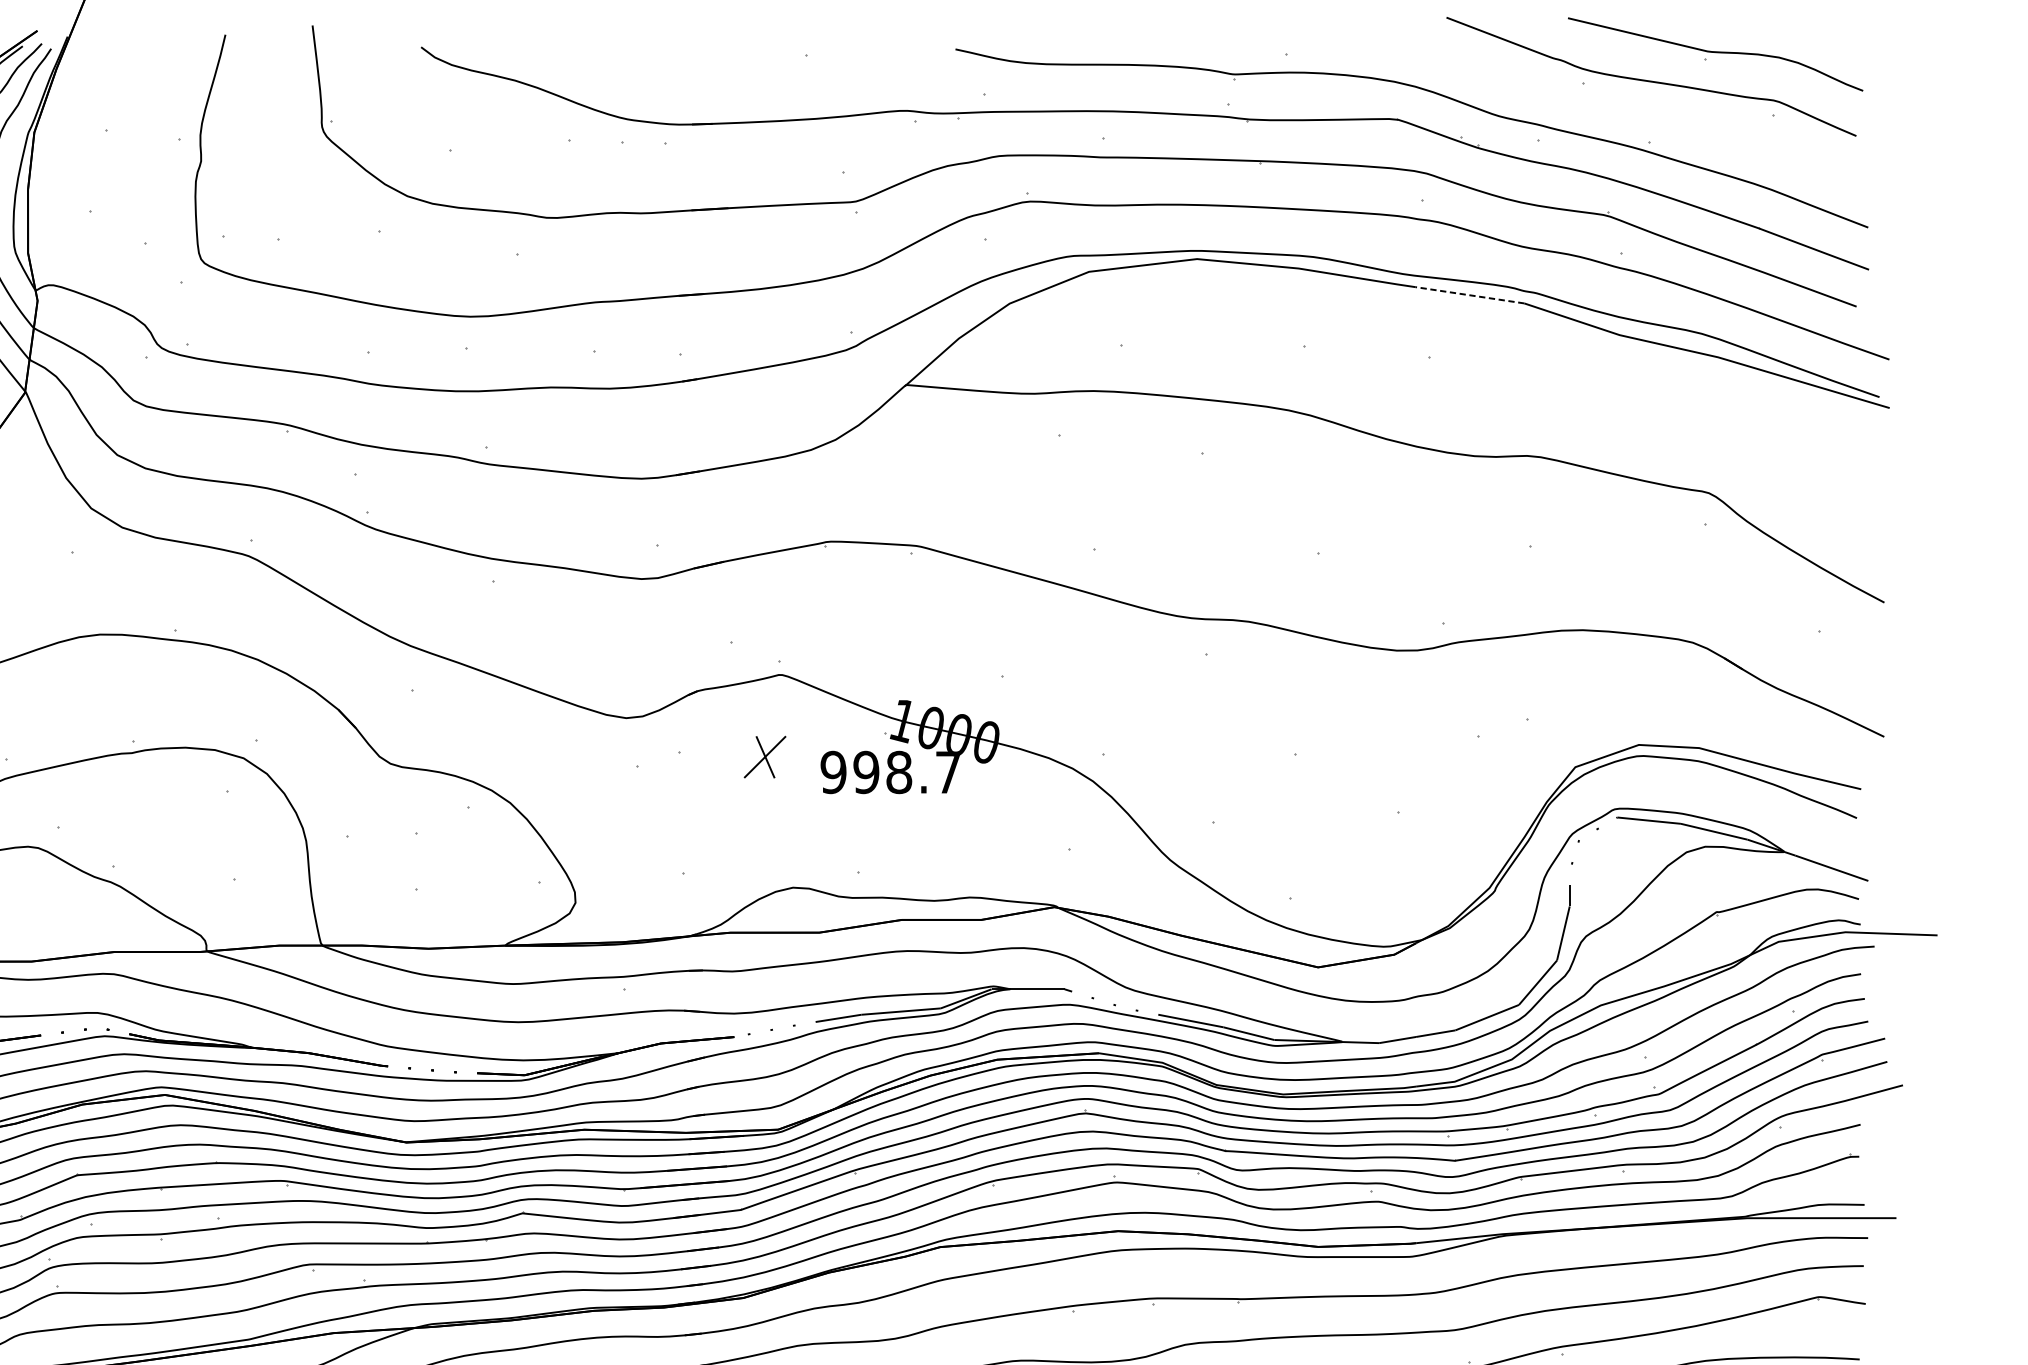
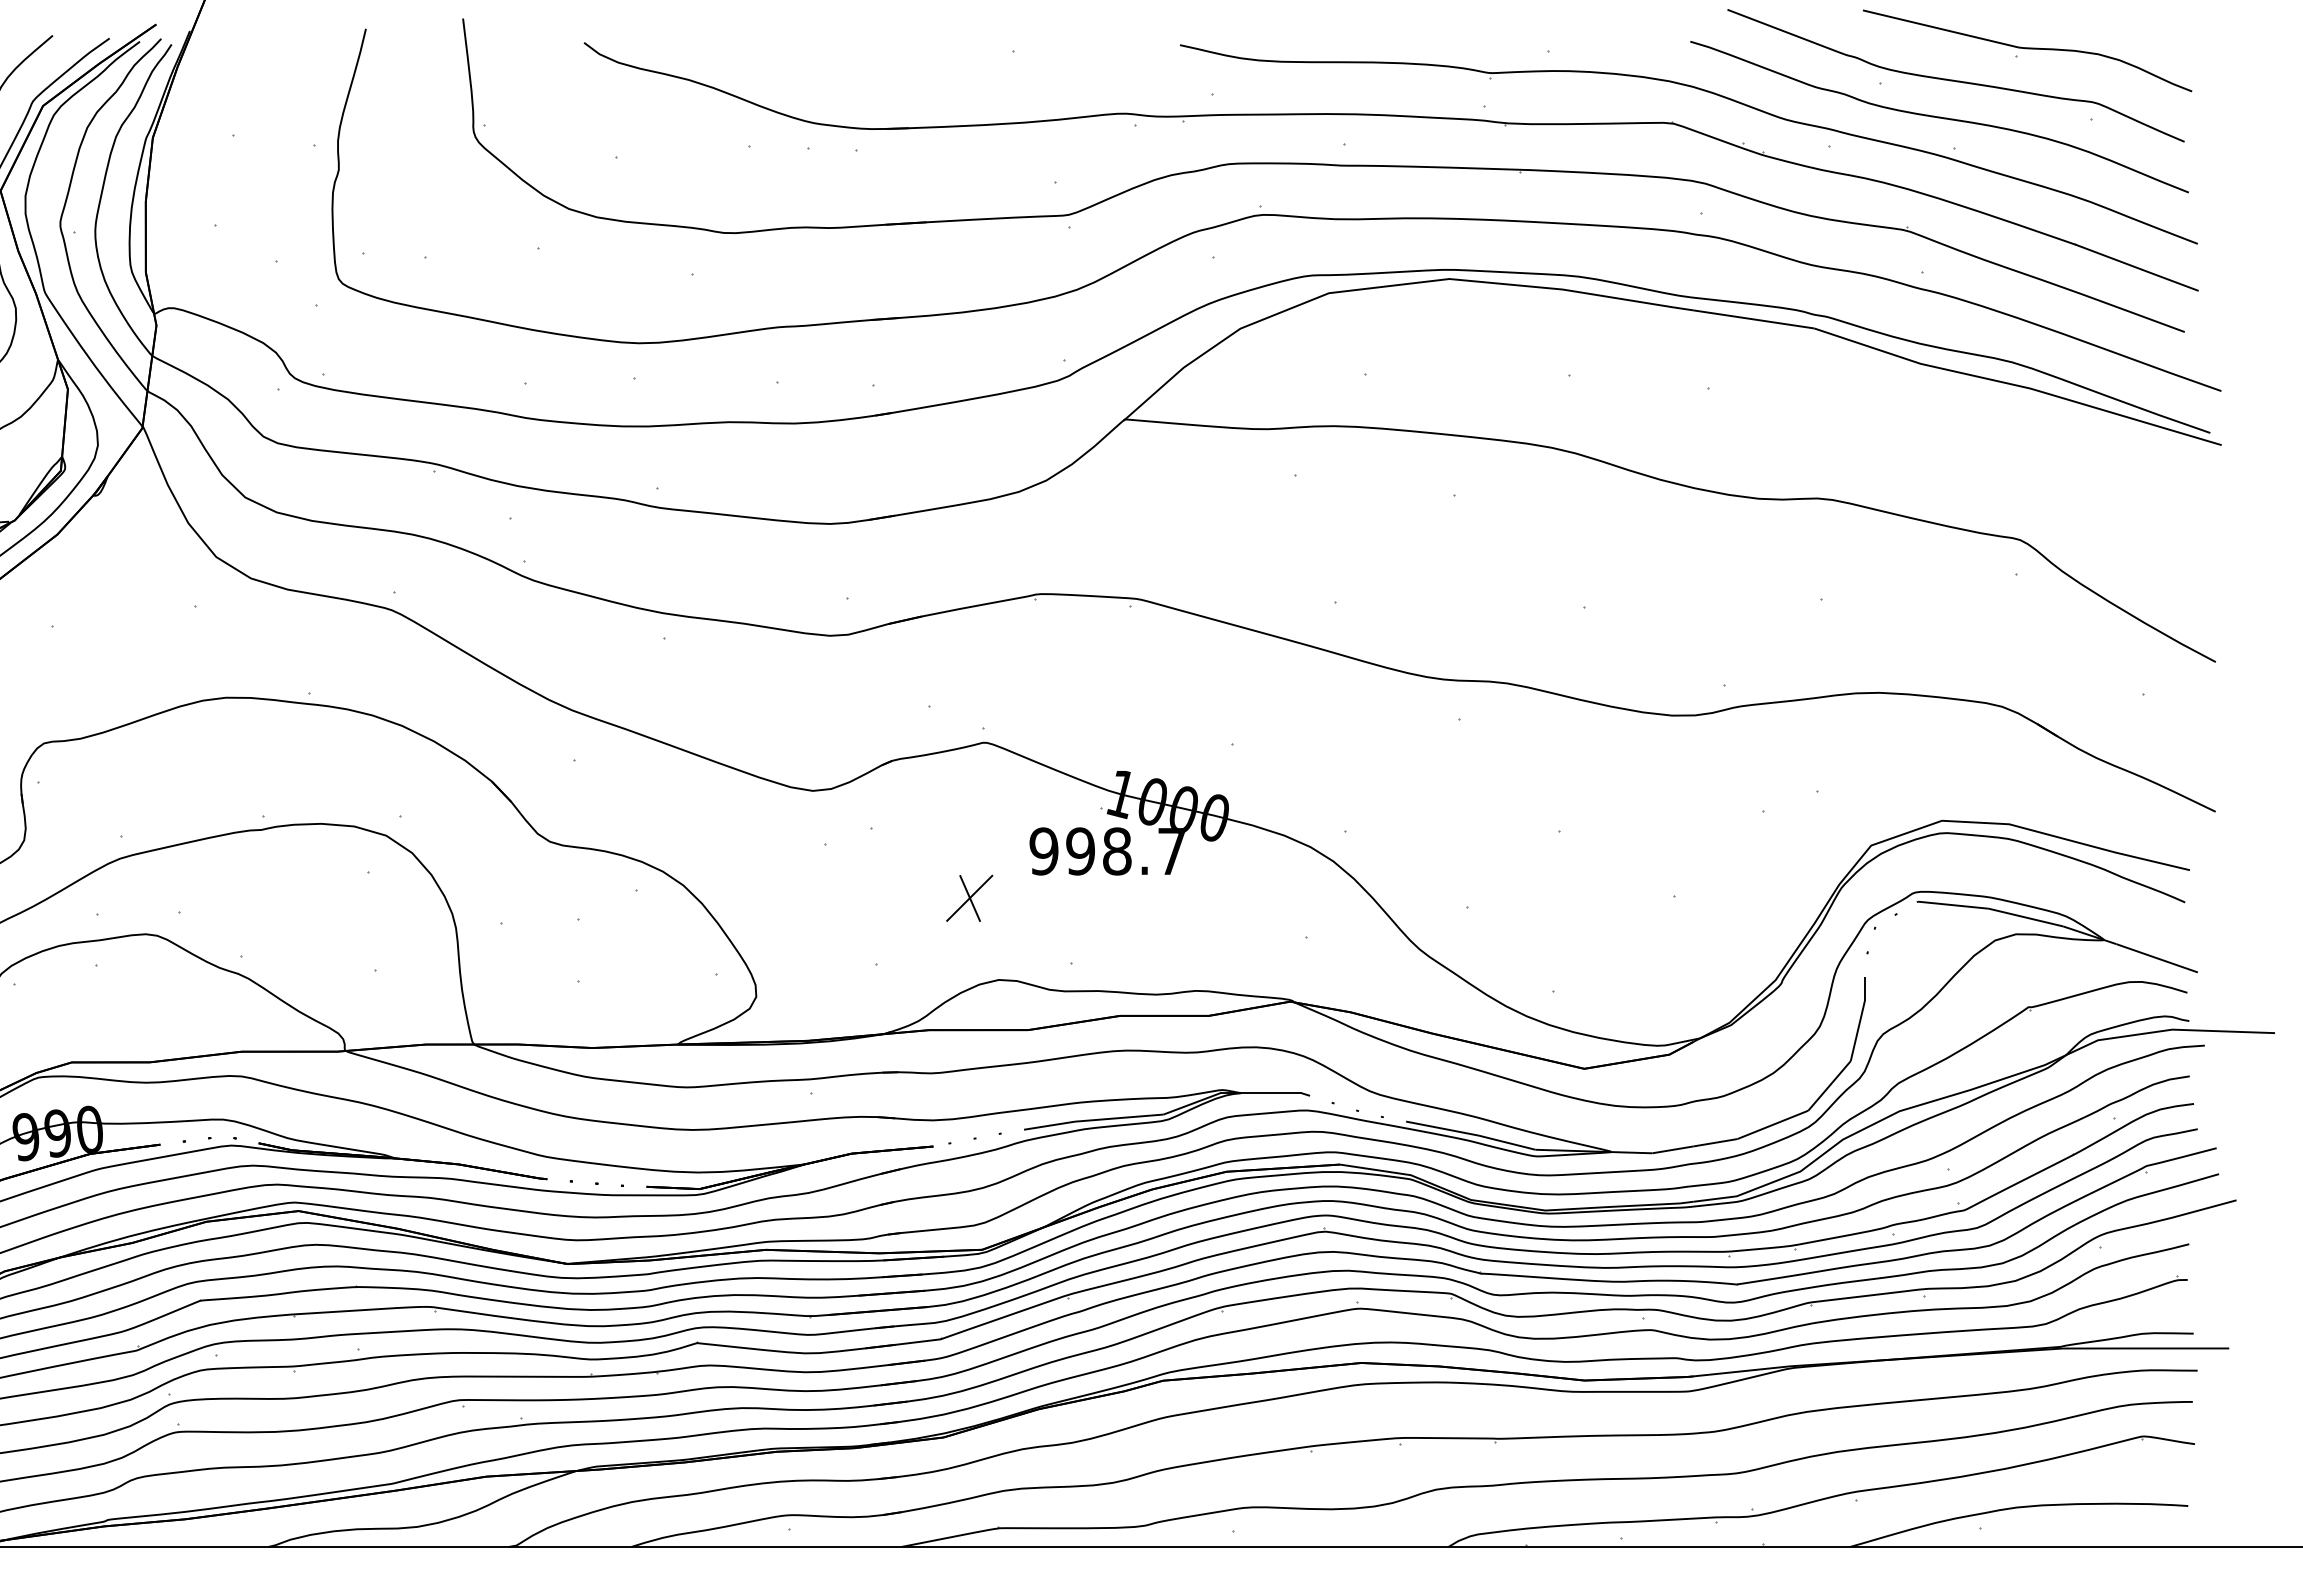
curve: (1636, 114) -> (1939, 117), added
line: (1469, 295) -> (1753, 319), dashed -> solid
part: (764, 756) -> (969, 897), moved

